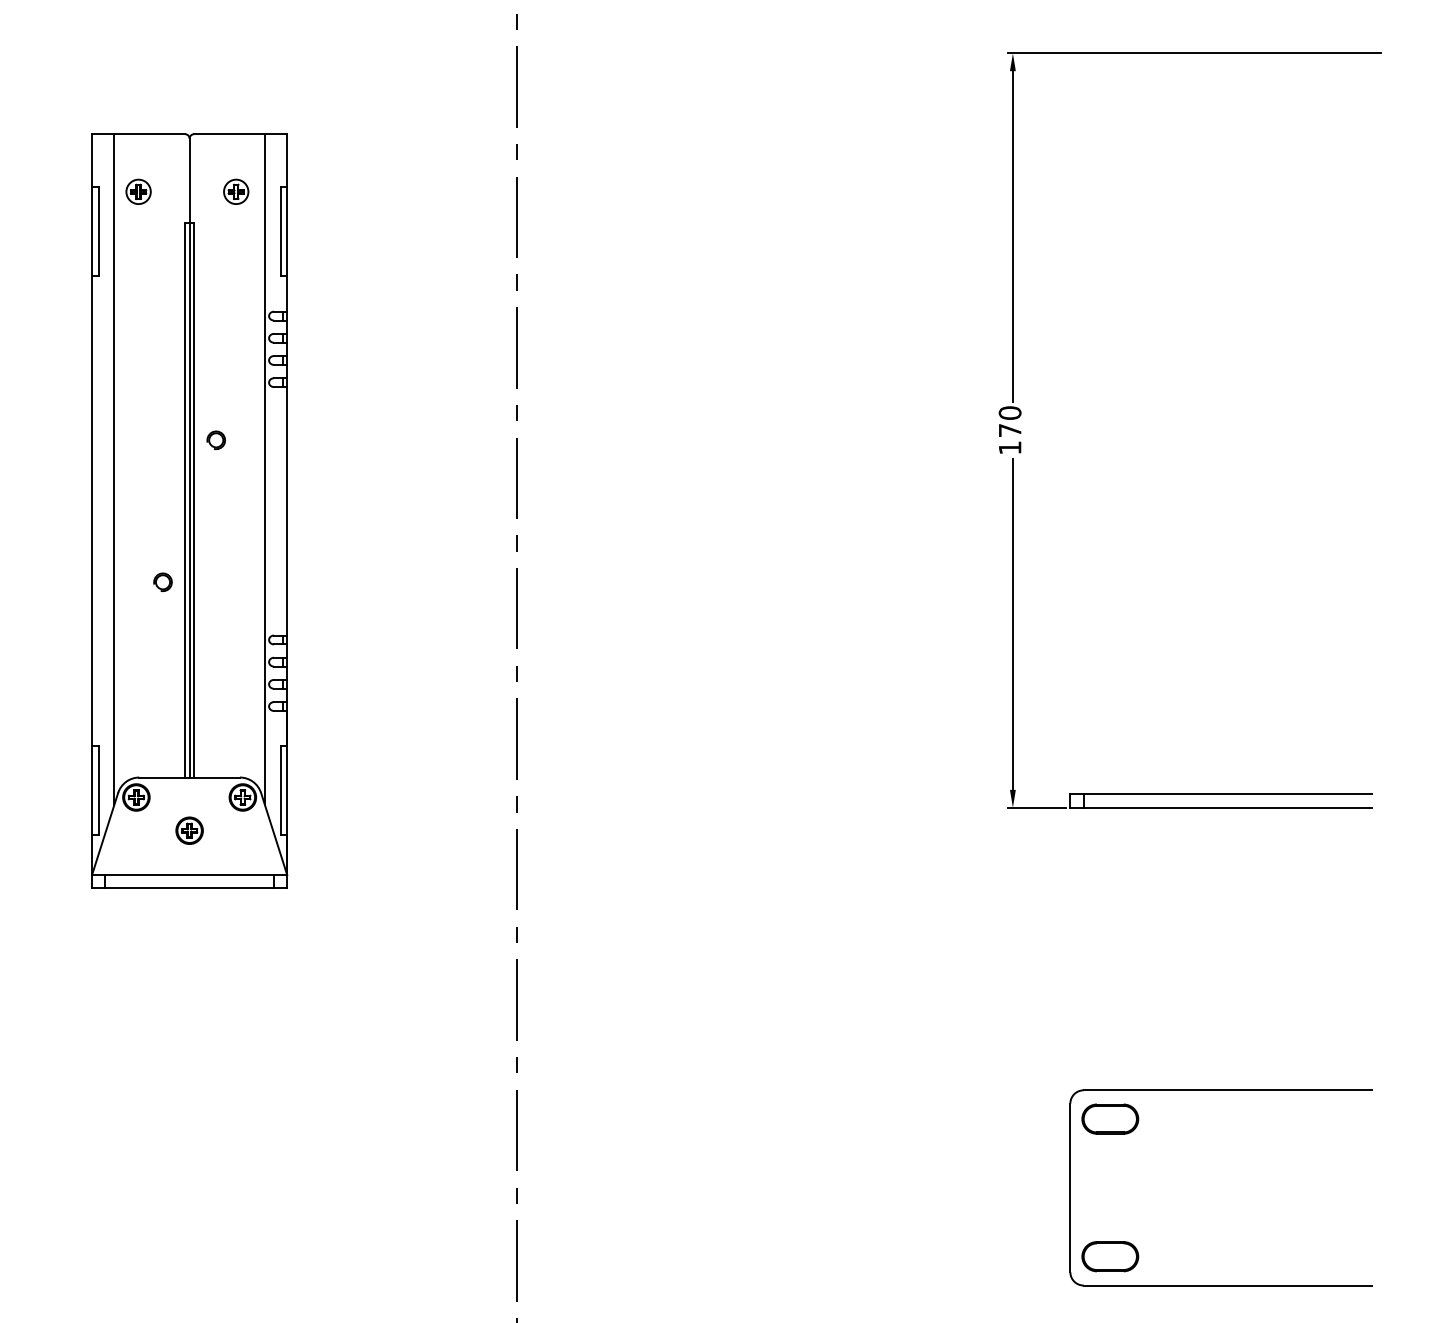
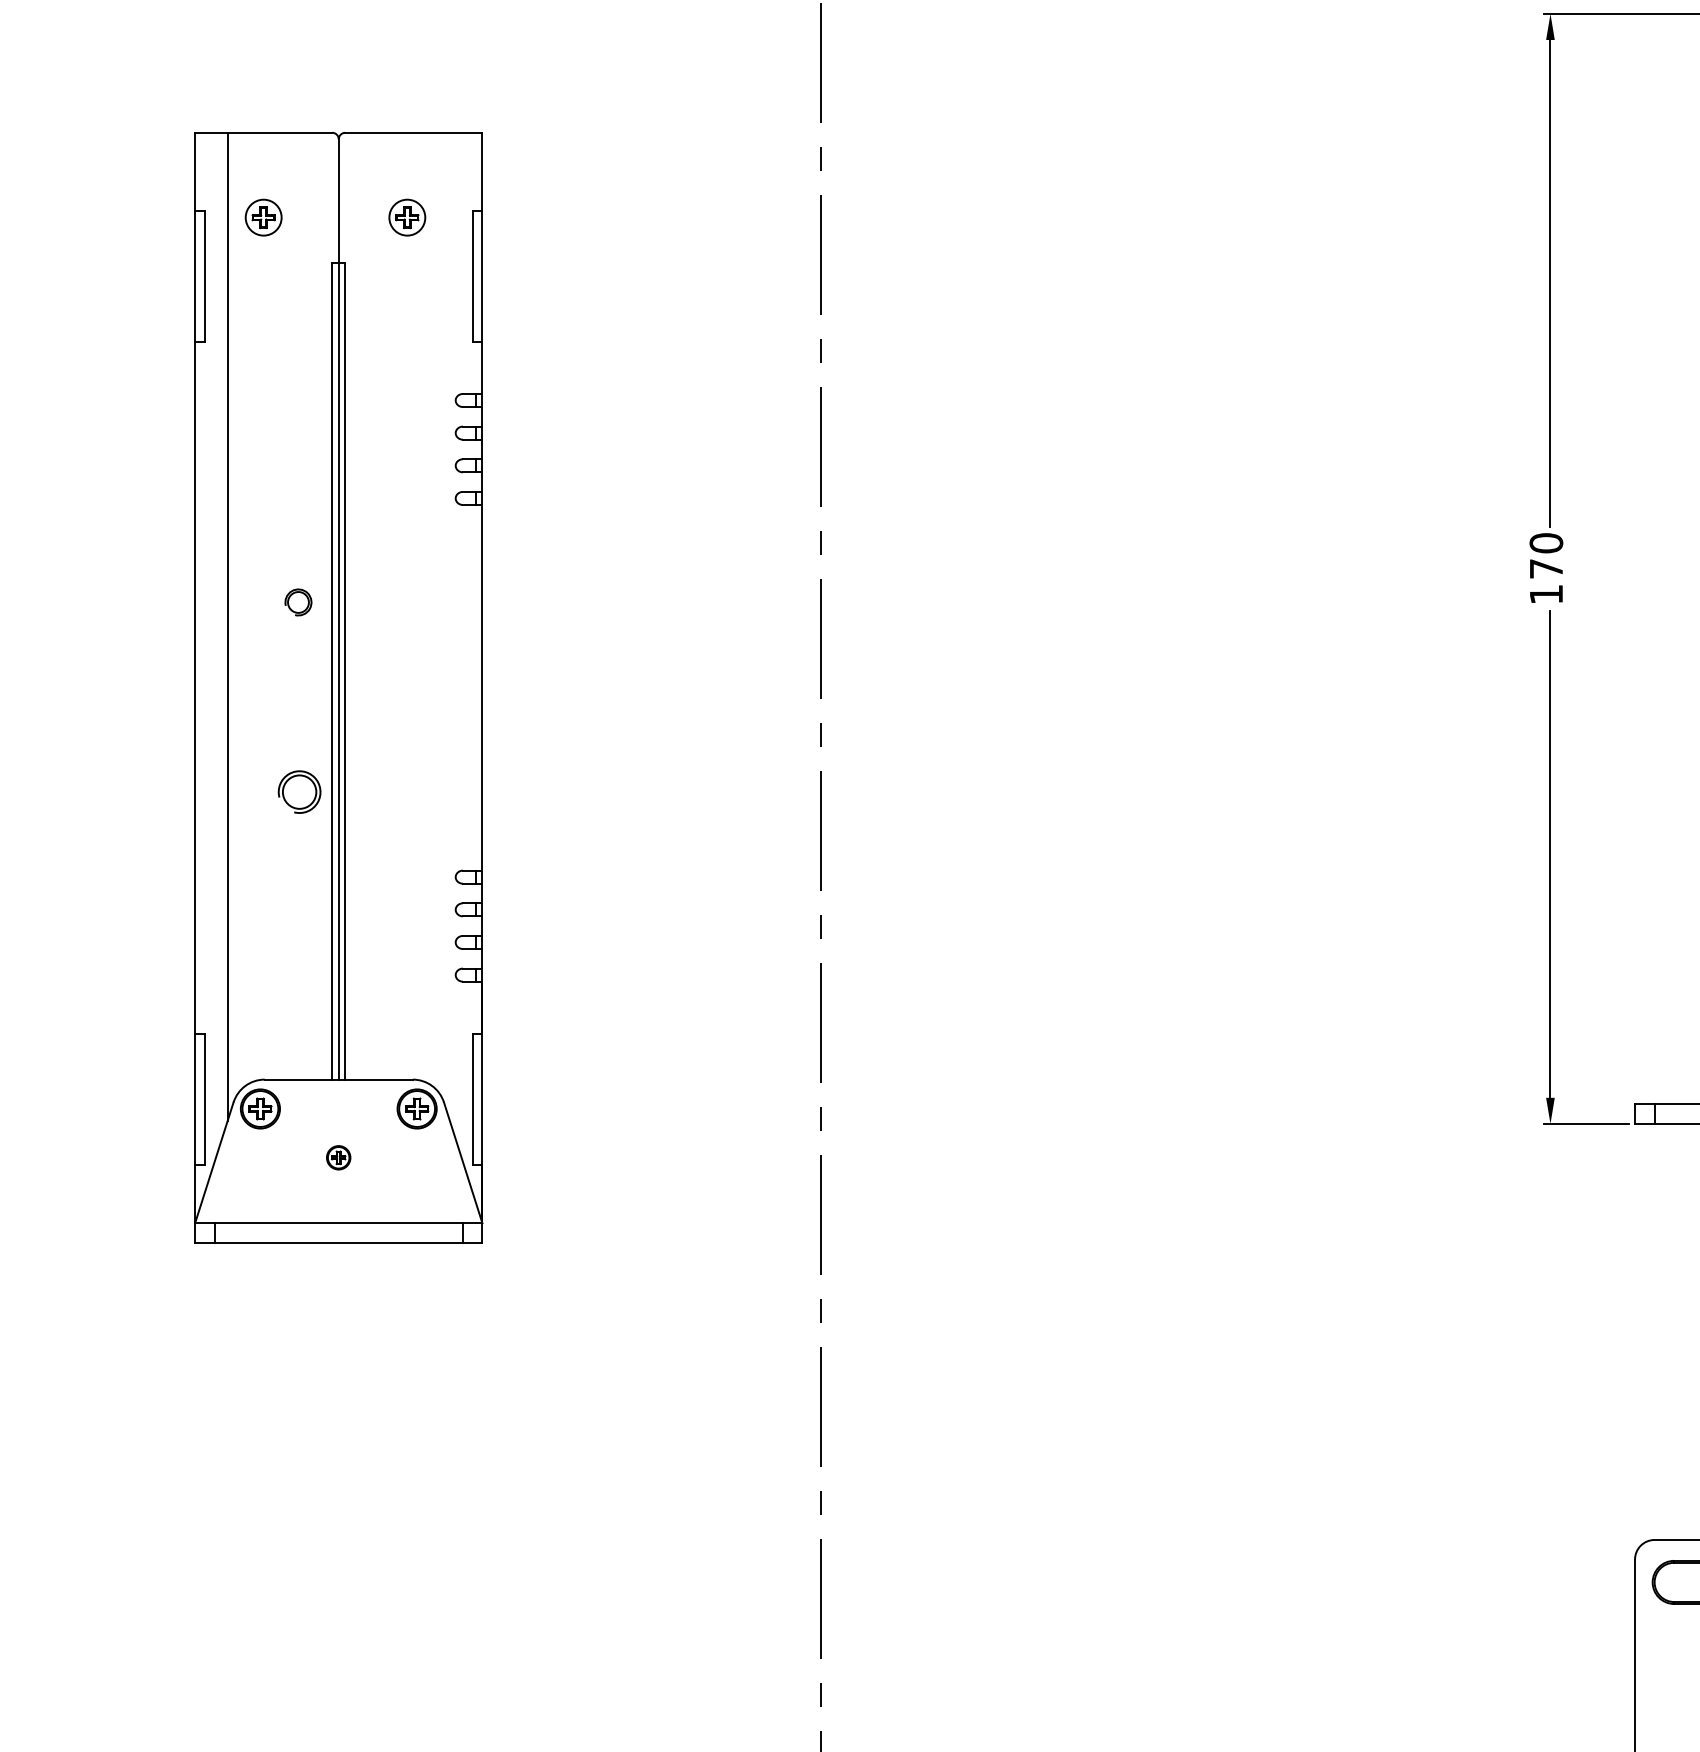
part: (215, 440) -> (297, 602), moved
line: (265, 469) -> (450, 626), removed
part: (162, 582) -> (298, 792), size x1.6
part: (189, 830) -> (338, 1157), size x0.6

